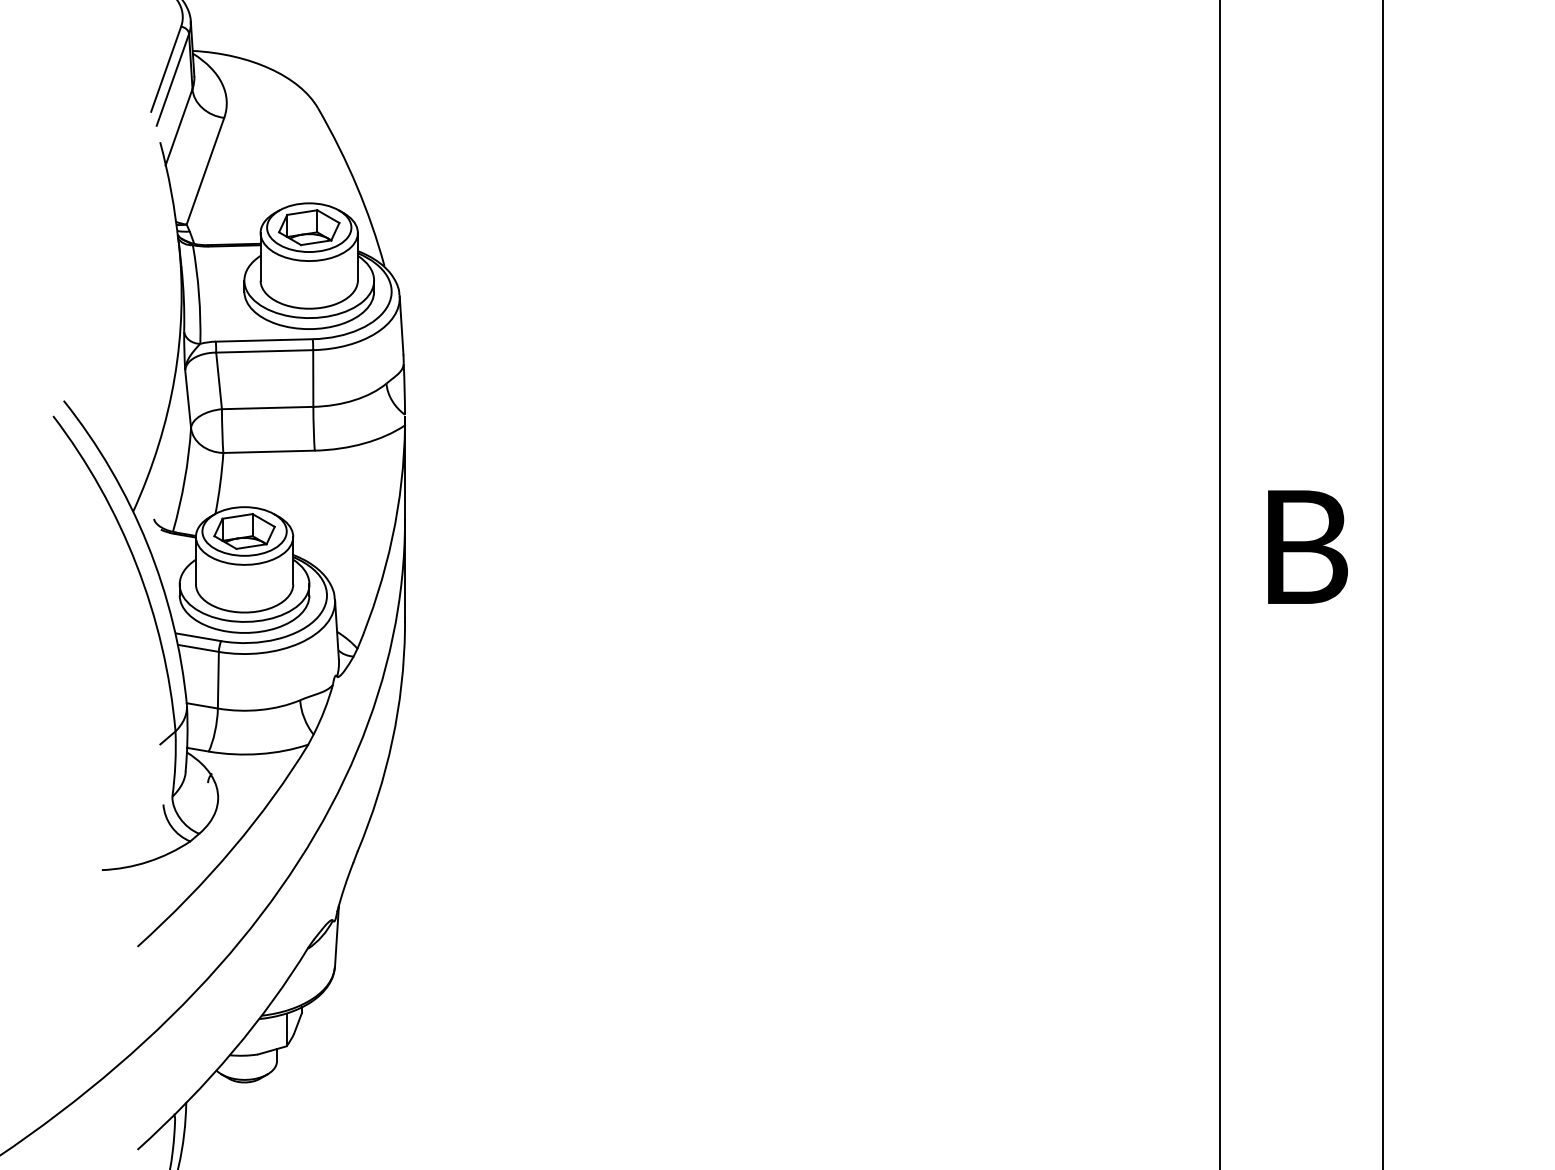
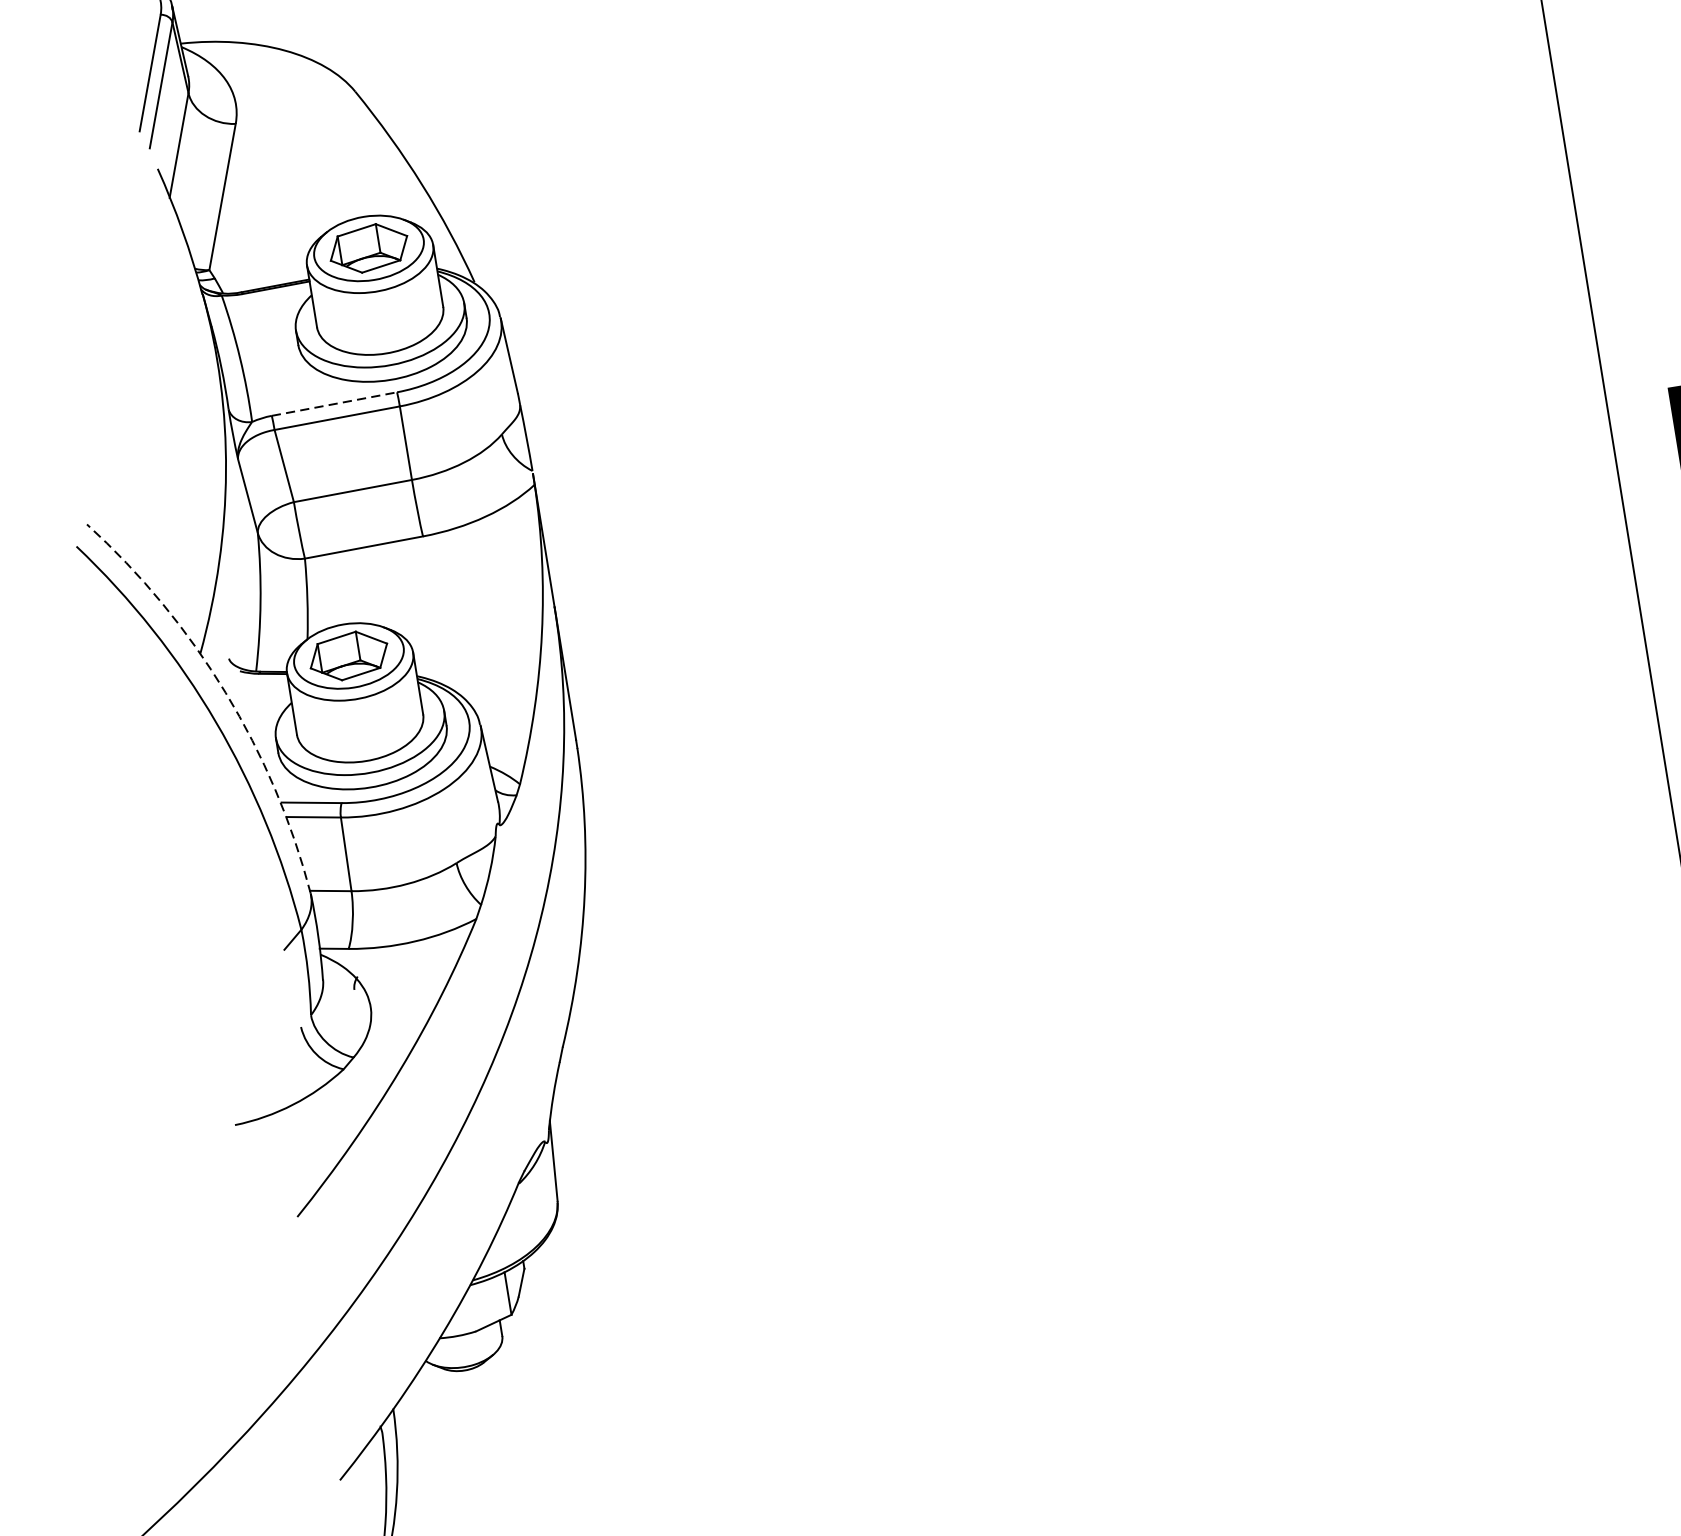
line: (264, 340) -> (334, 404), solid -> dashed
arc: (147, 544) -> (225, 693), solid -> dashed

